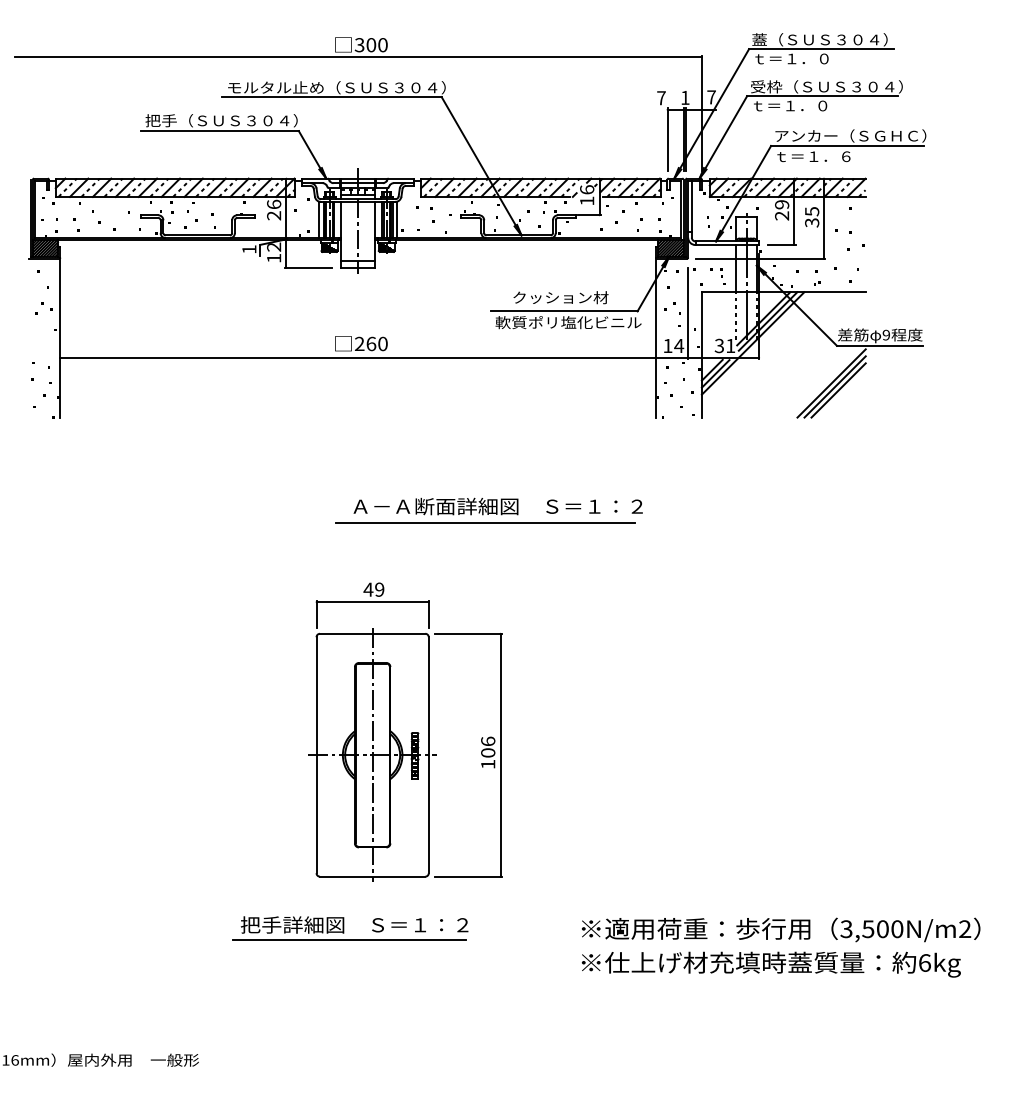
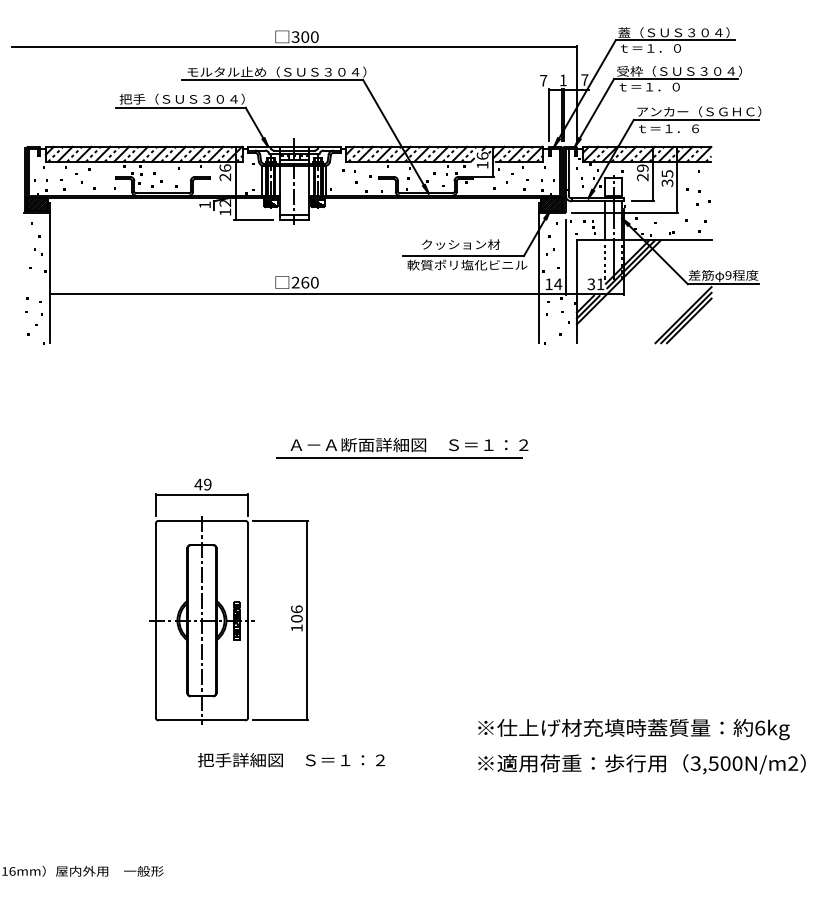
part: (488, 510) -> (401, 448), moved
part: (405, 731) -> (228, 601), moved
line: (349, 939) -> (287, 772), removed
text: (770, 964) -> (633, 729), moved

